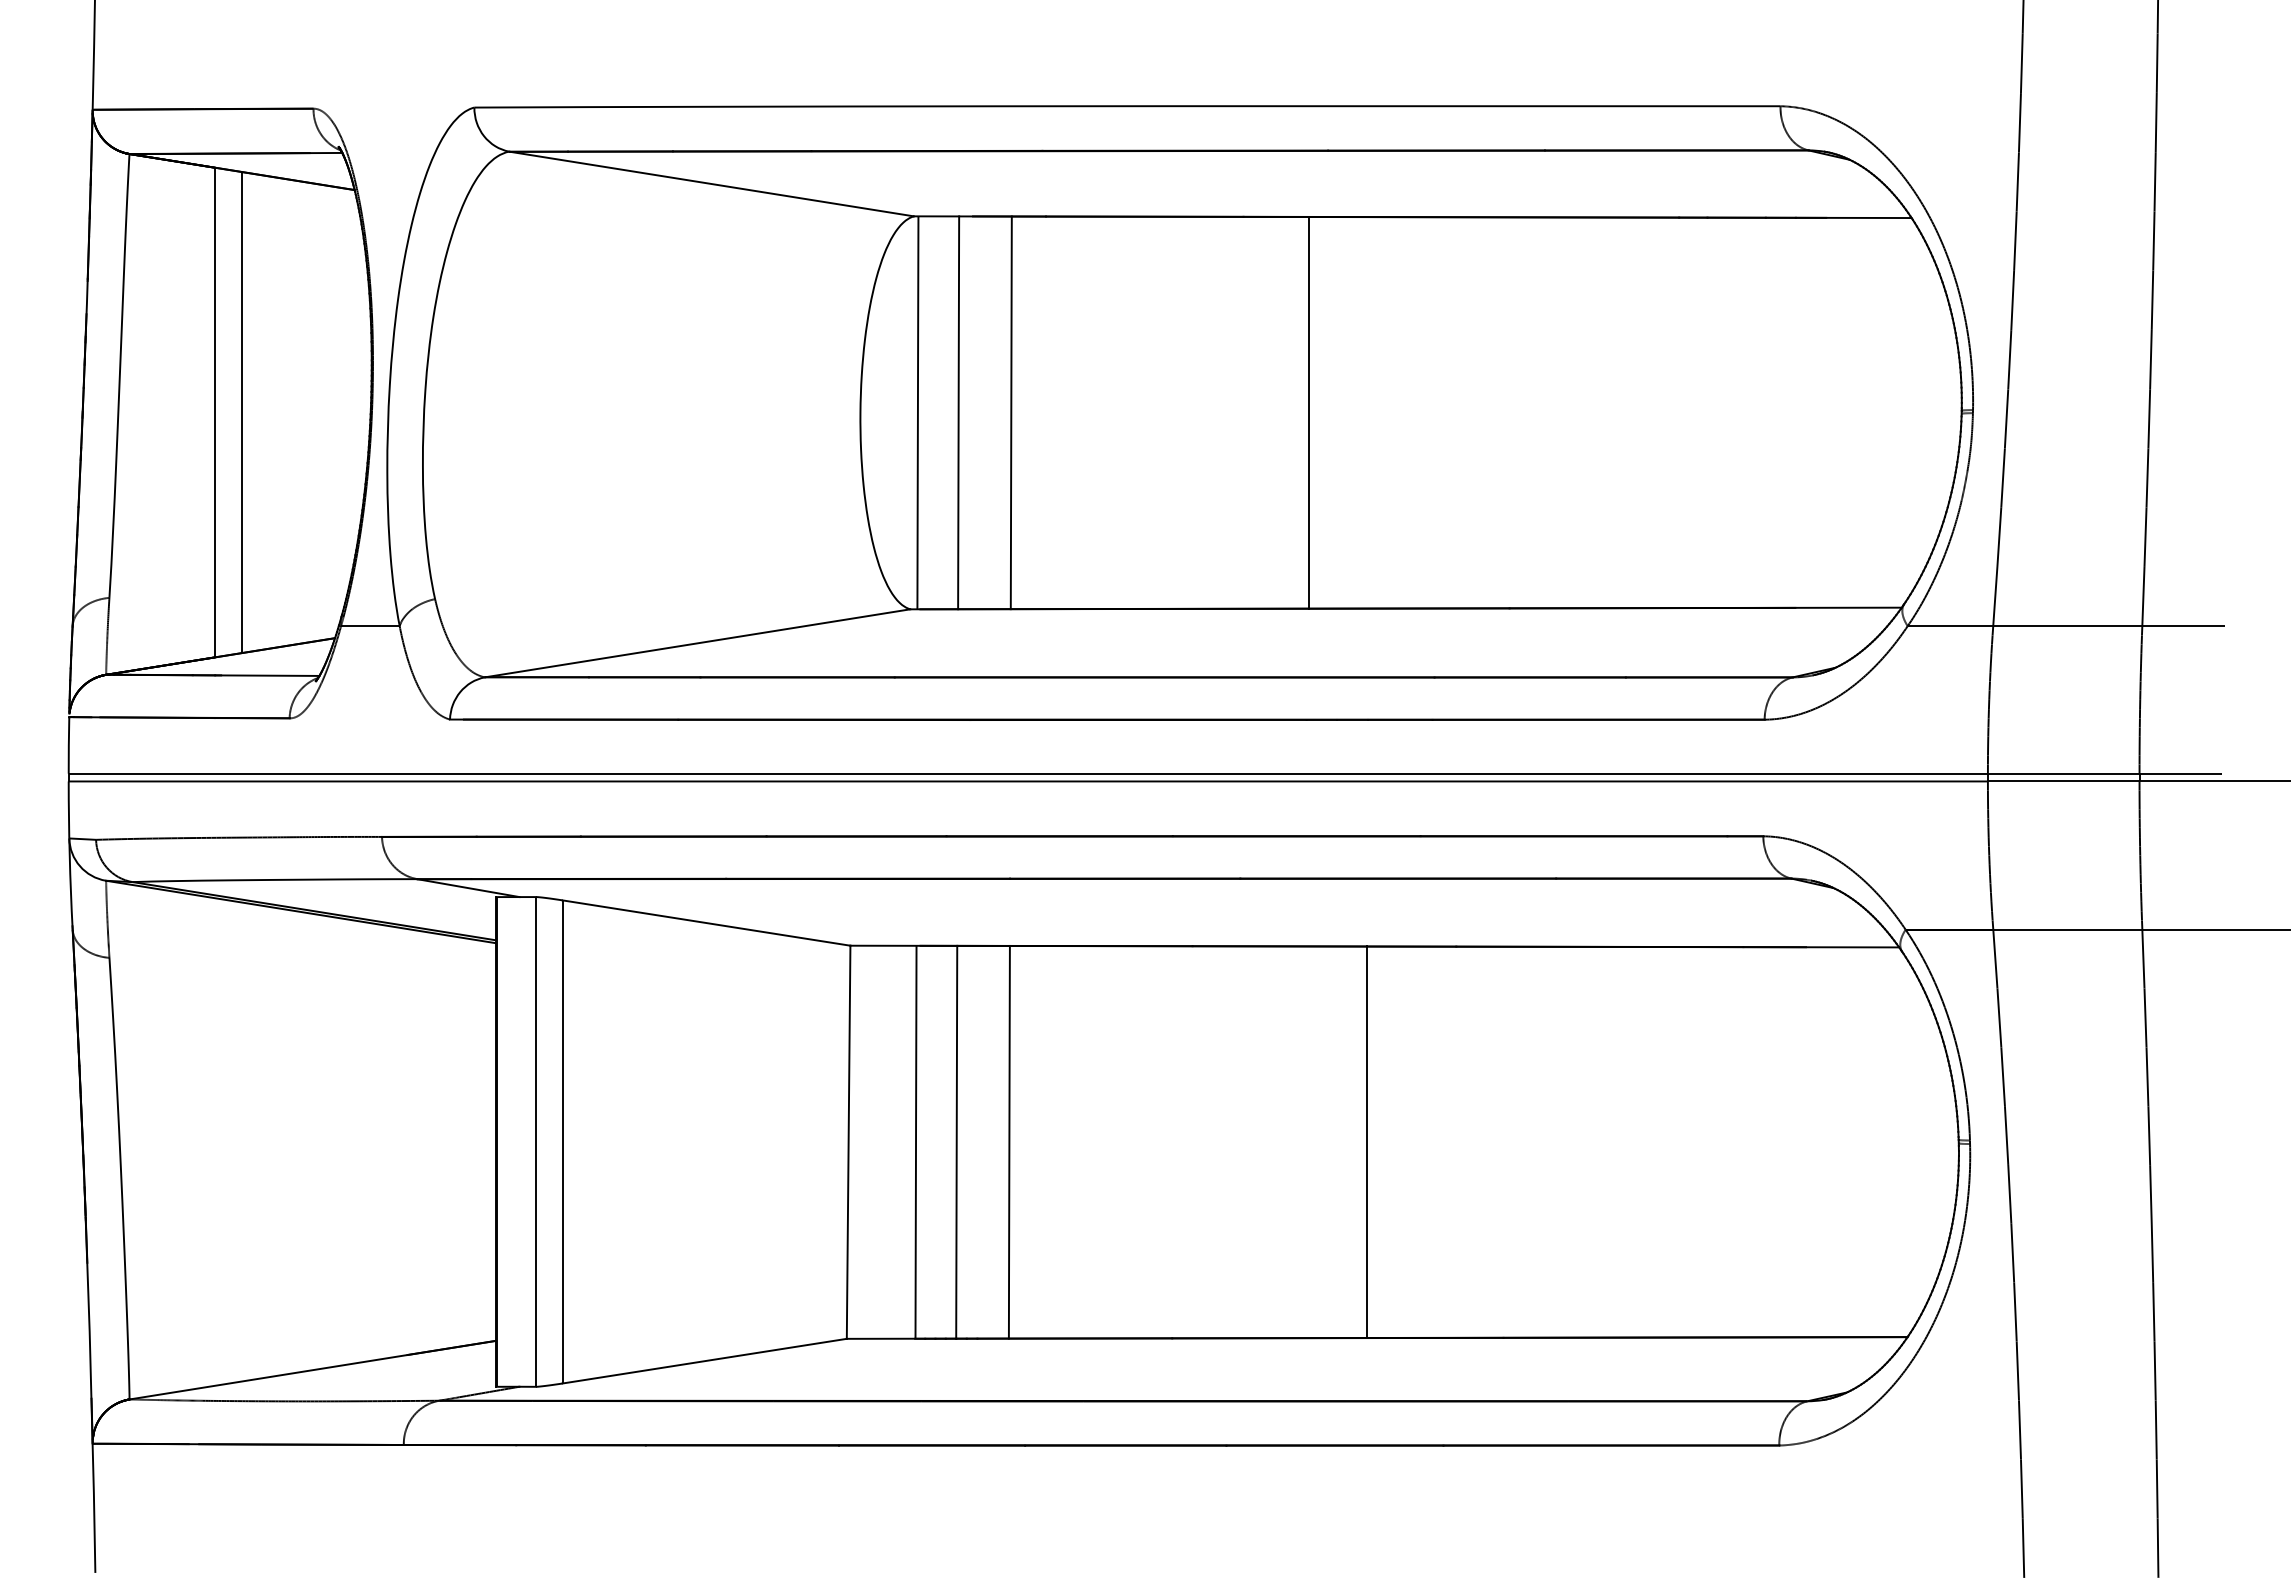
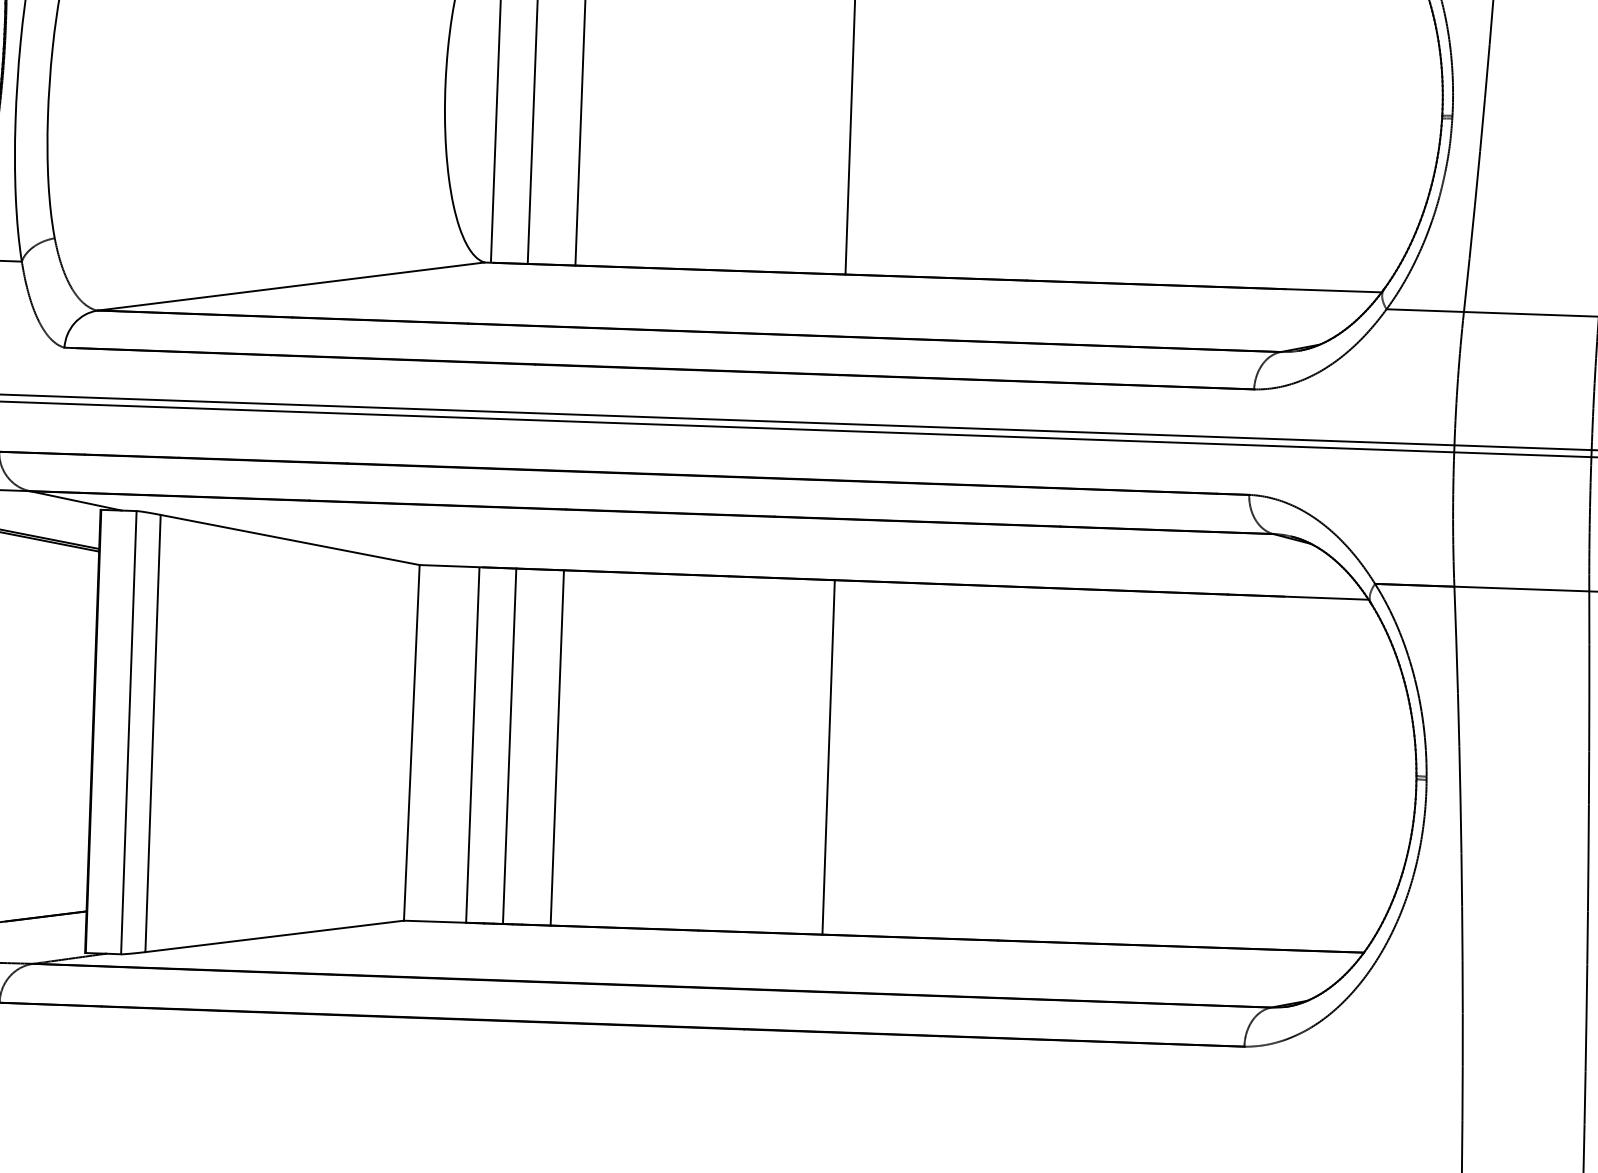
line: (1367, 1142) -> (828, 757), moved

